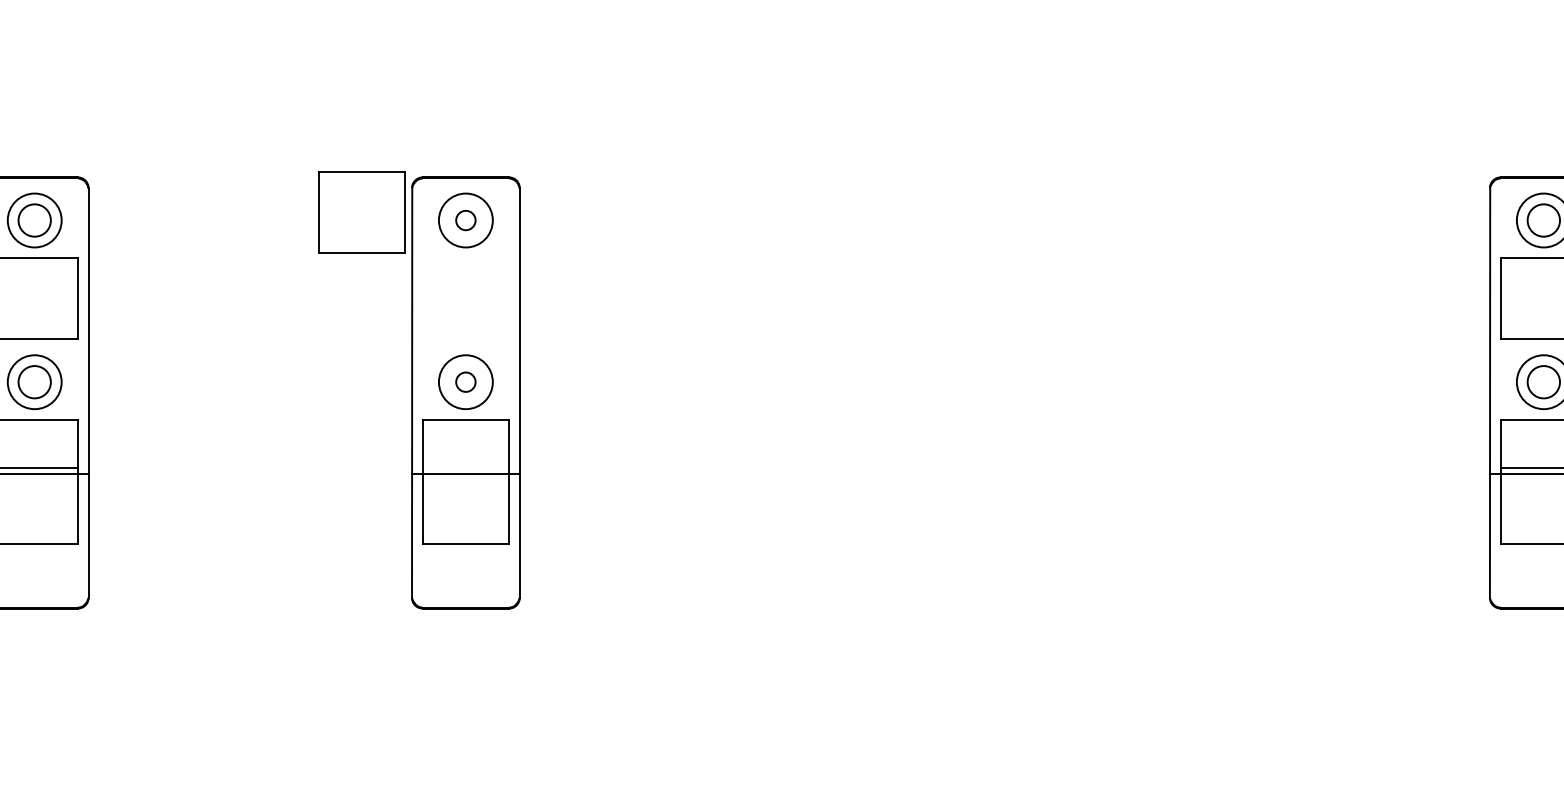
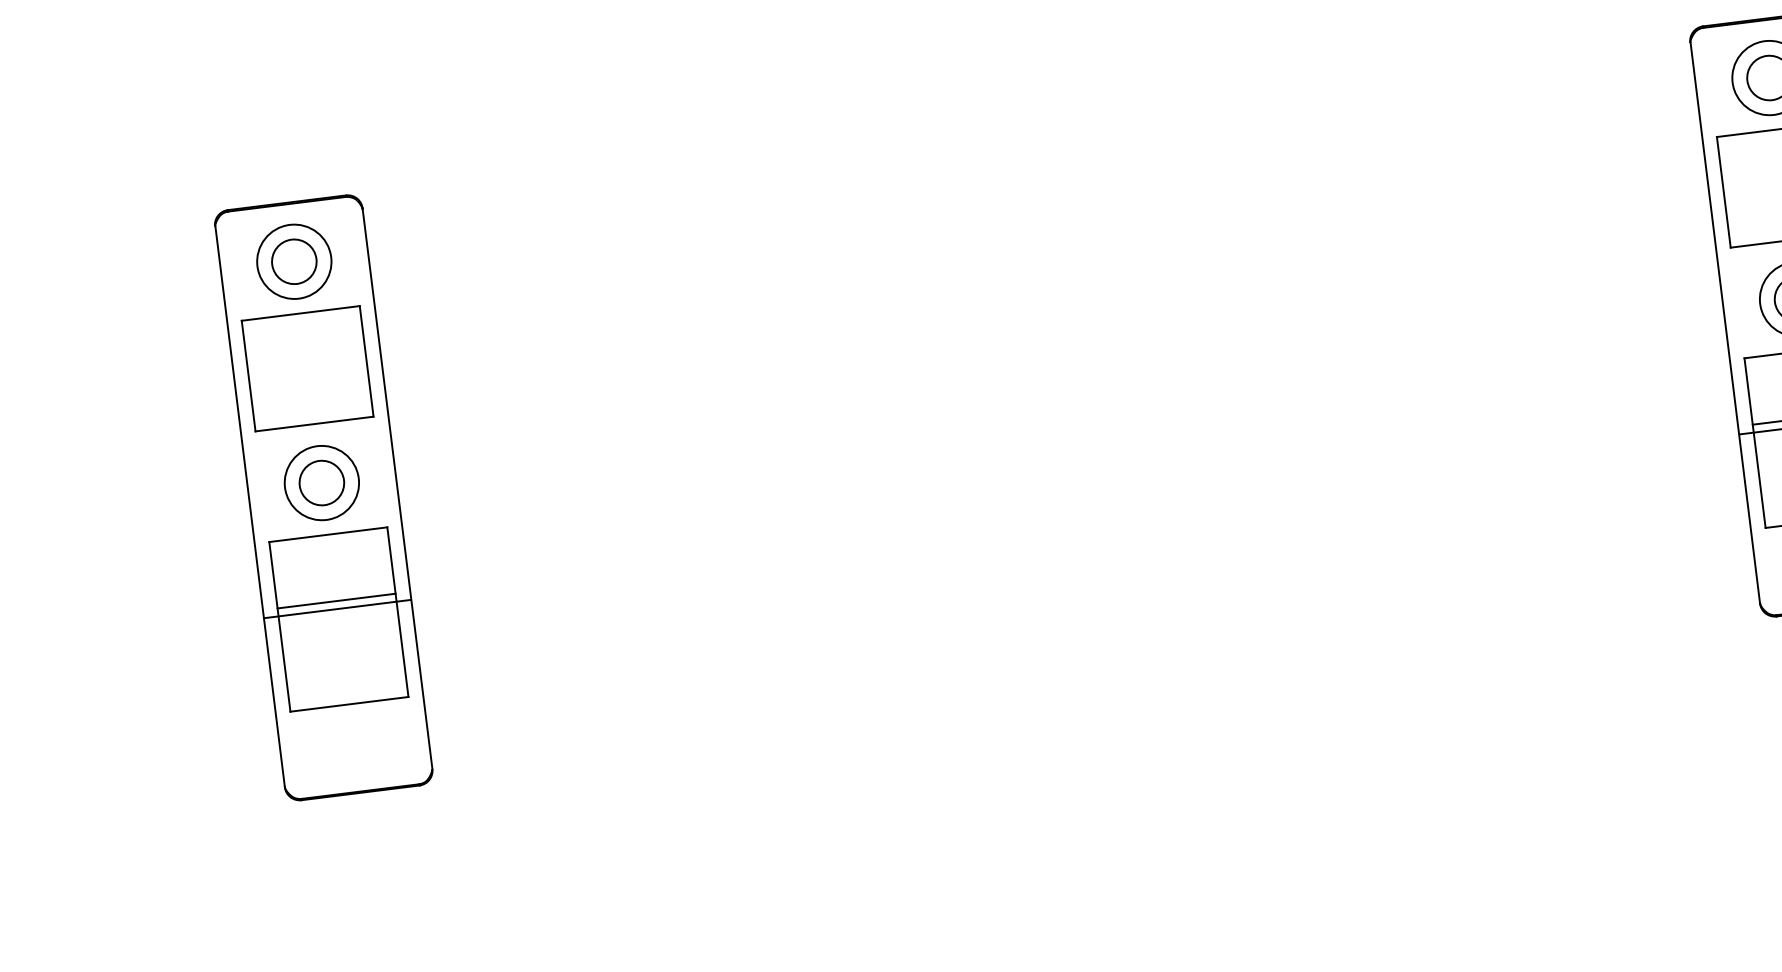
part: (361, 212) -> (307, 368), moved
circle: (465, 220) -> (293, 261), size x1.67
circle: (465, 382) -> (321, 483), size x1.67
line: (465, 468) -> (336, 601), added

